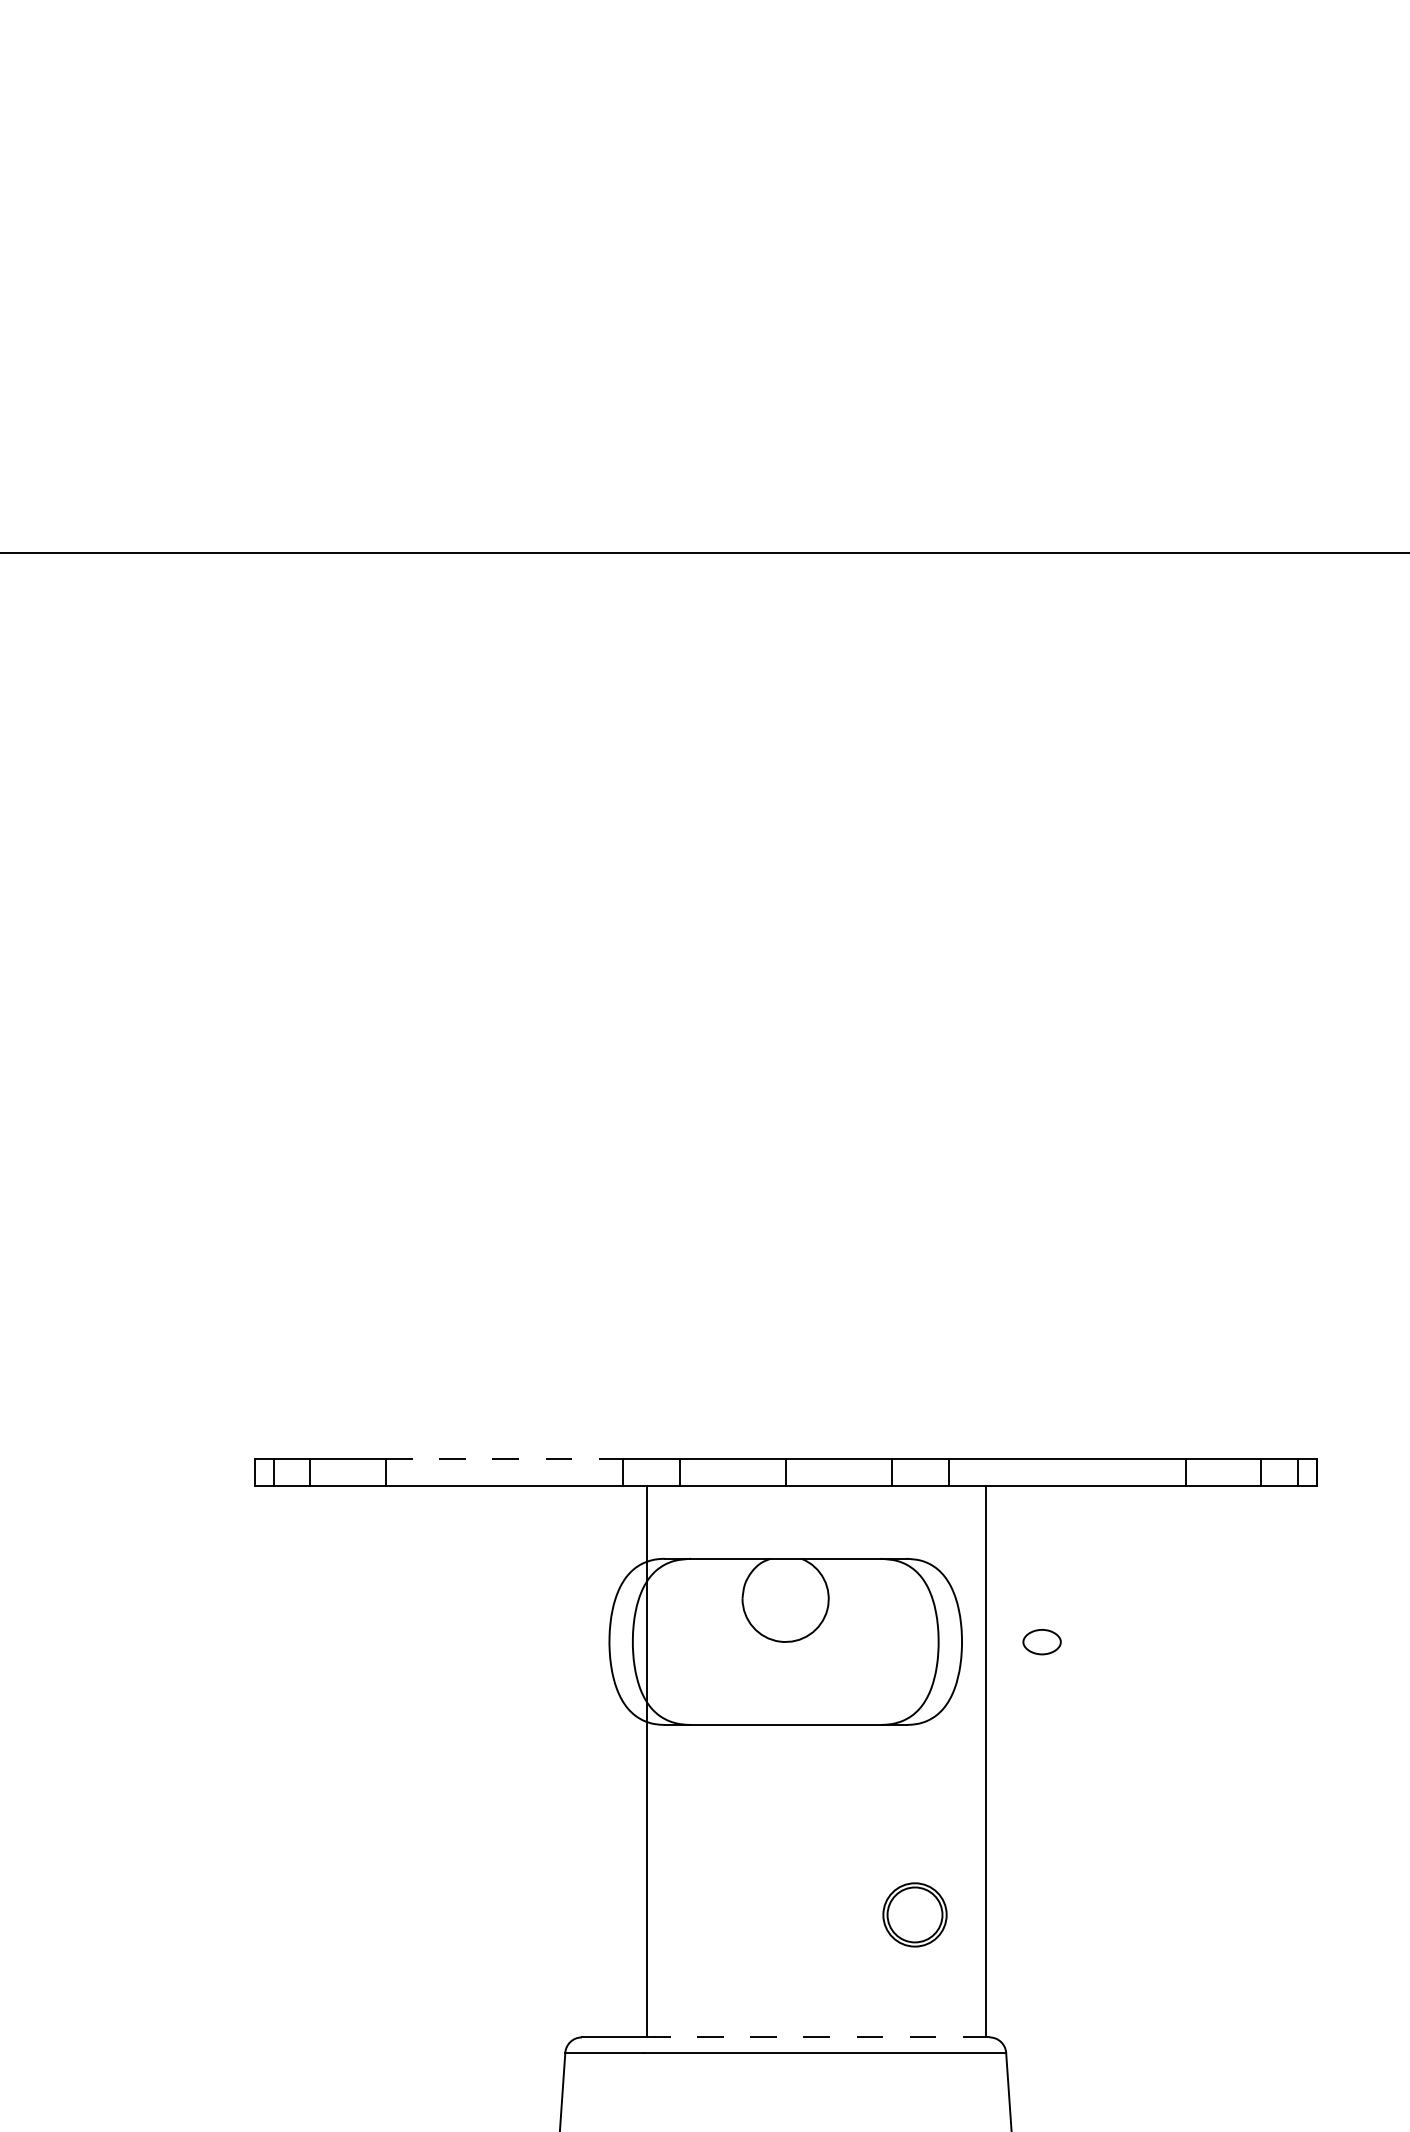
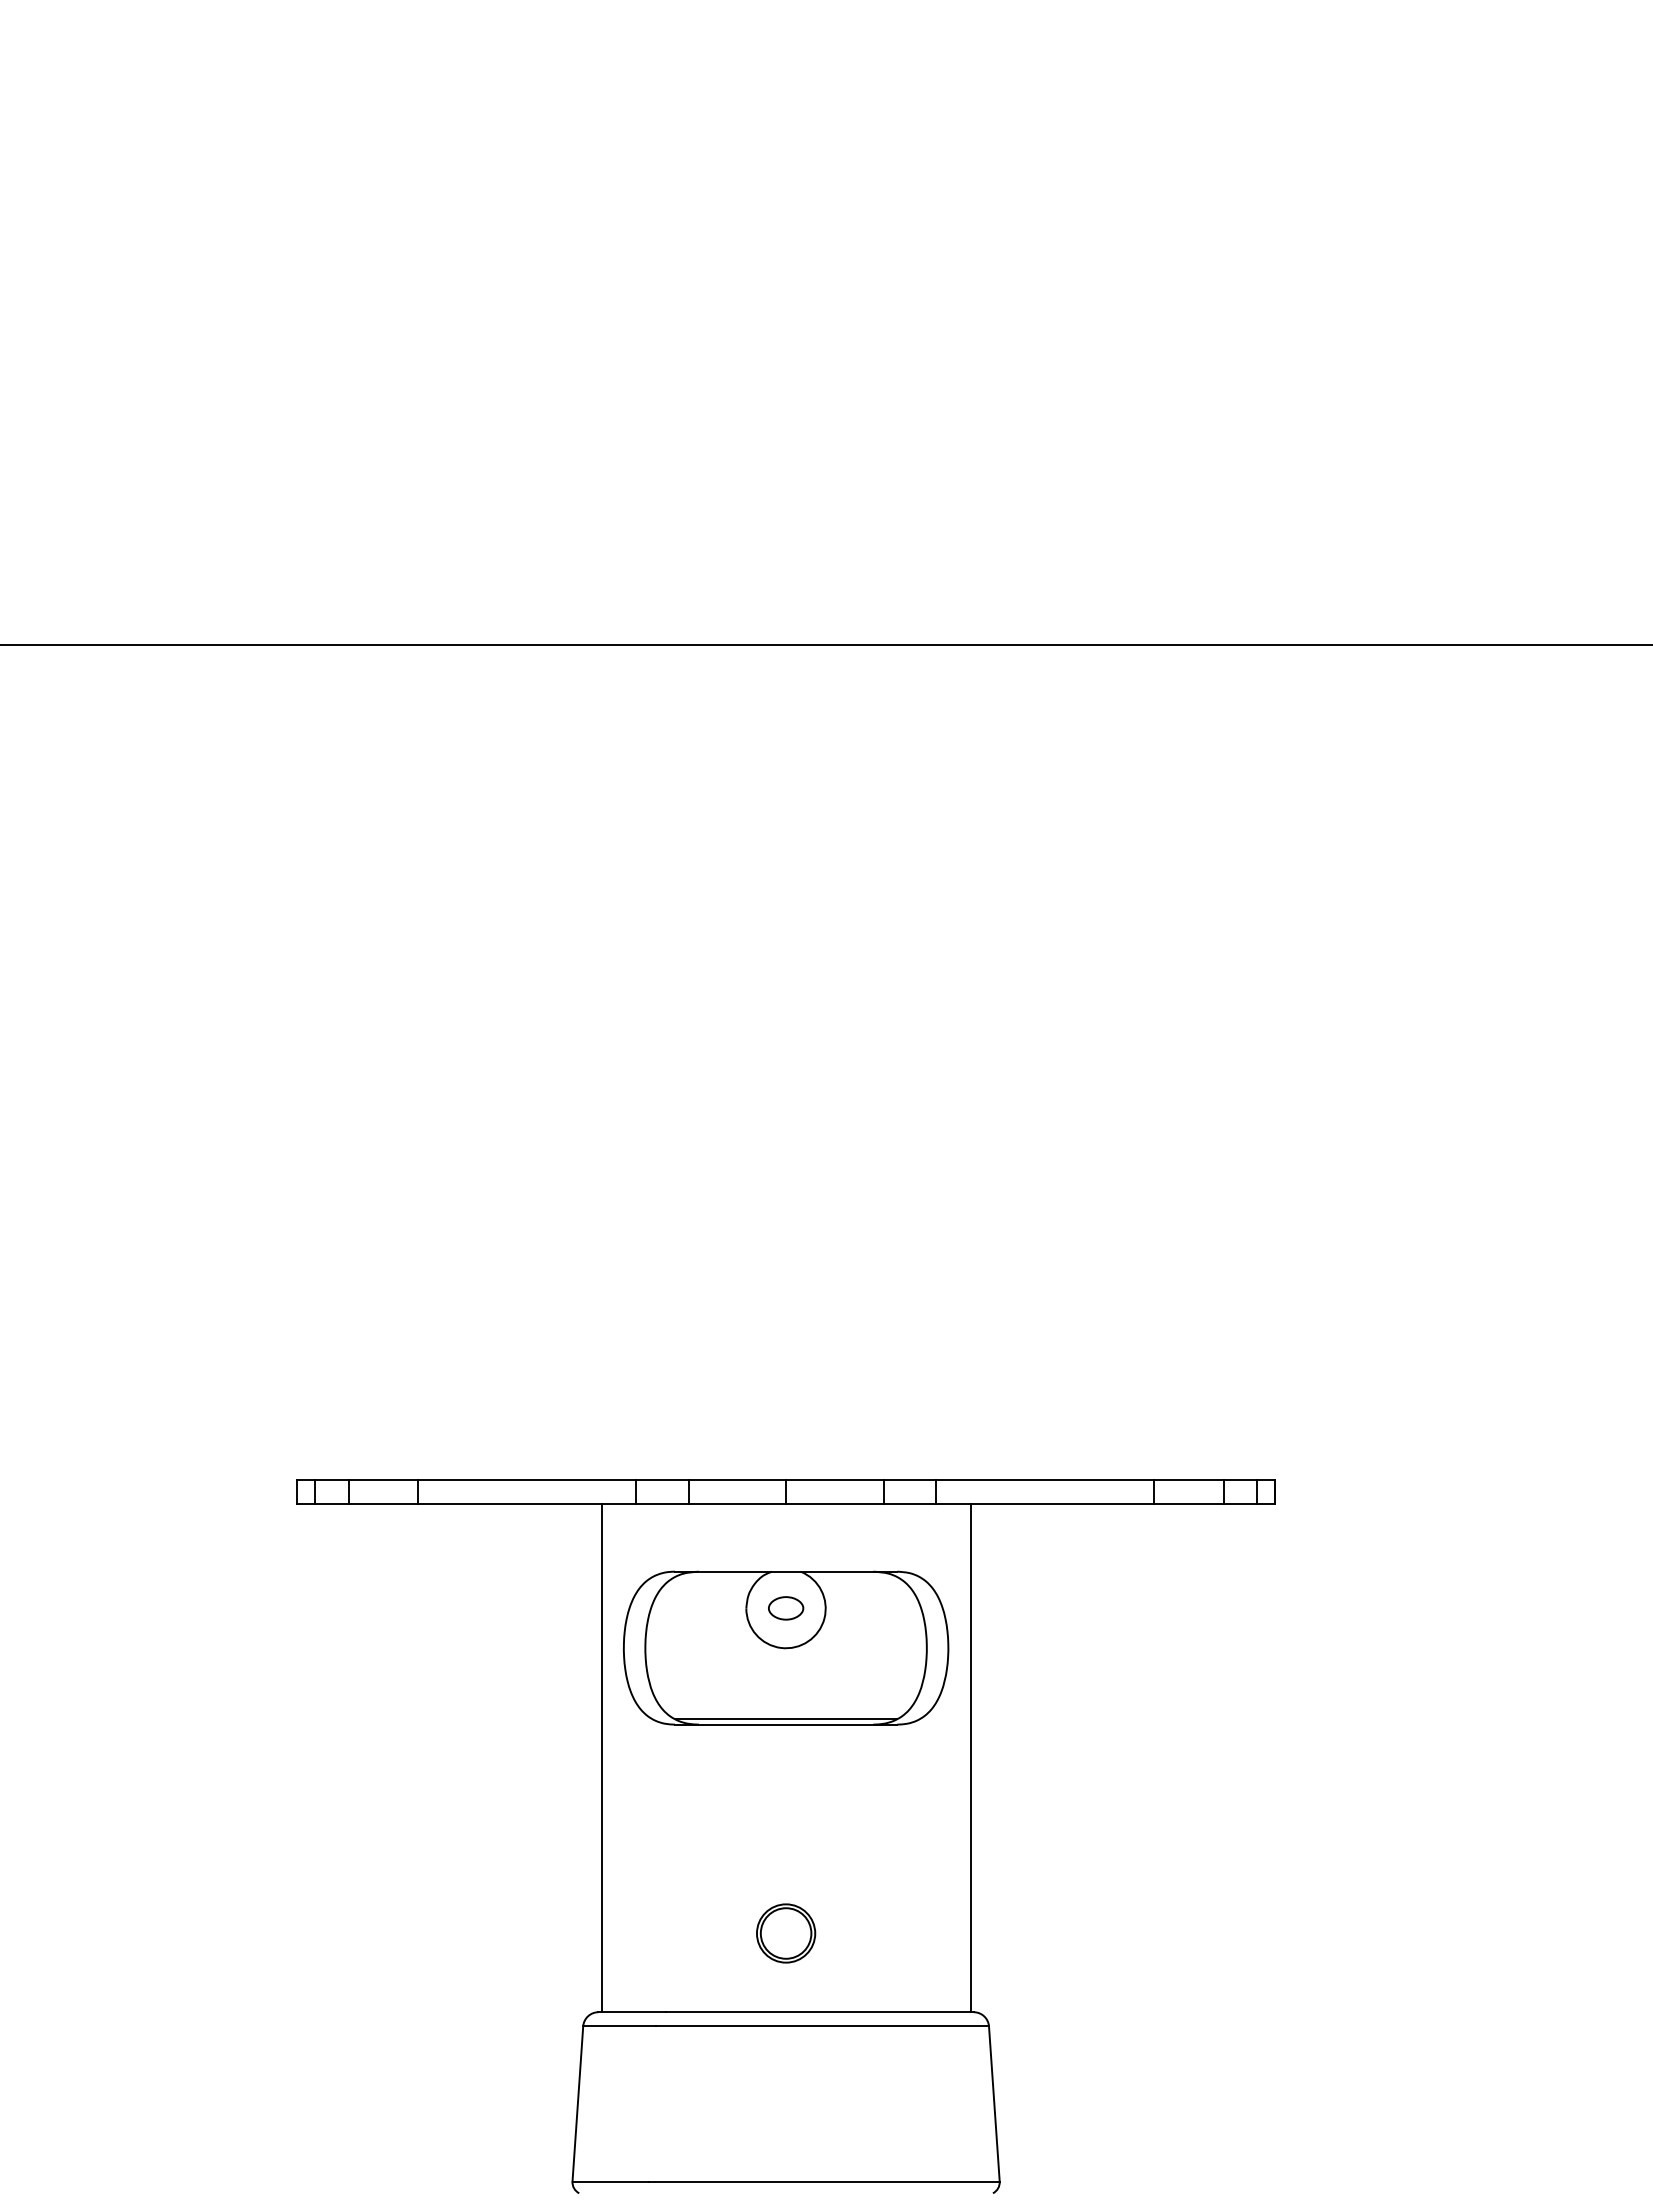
line: (504, 1458) -> (527, 1479), dashed -> solid
part: (1042, 1642) -> (786, 1608), moved
line: (786, 1719) -> (786, 1719), added
line: (647, 1761) -> (601, 1758), moved
part: (915, 1914) -> (786, 1933), moved
line: (822, 2037) -> (819, 2012), dashed -> solid

